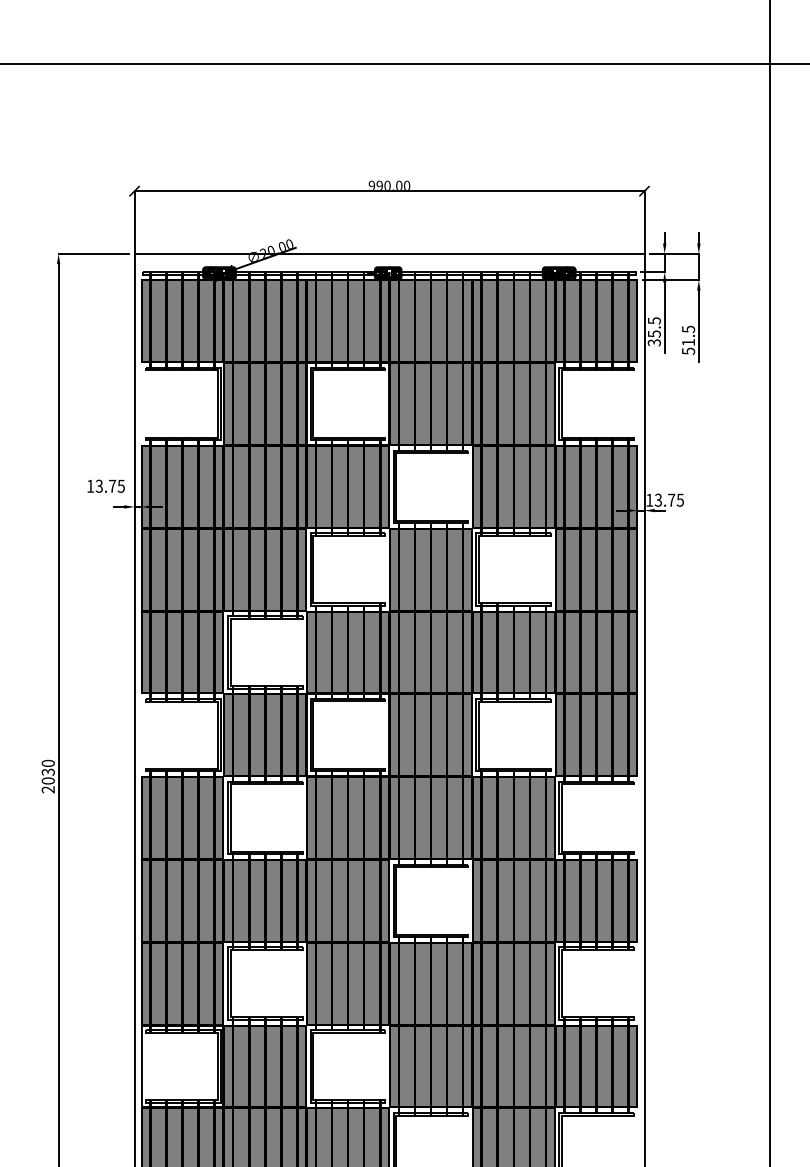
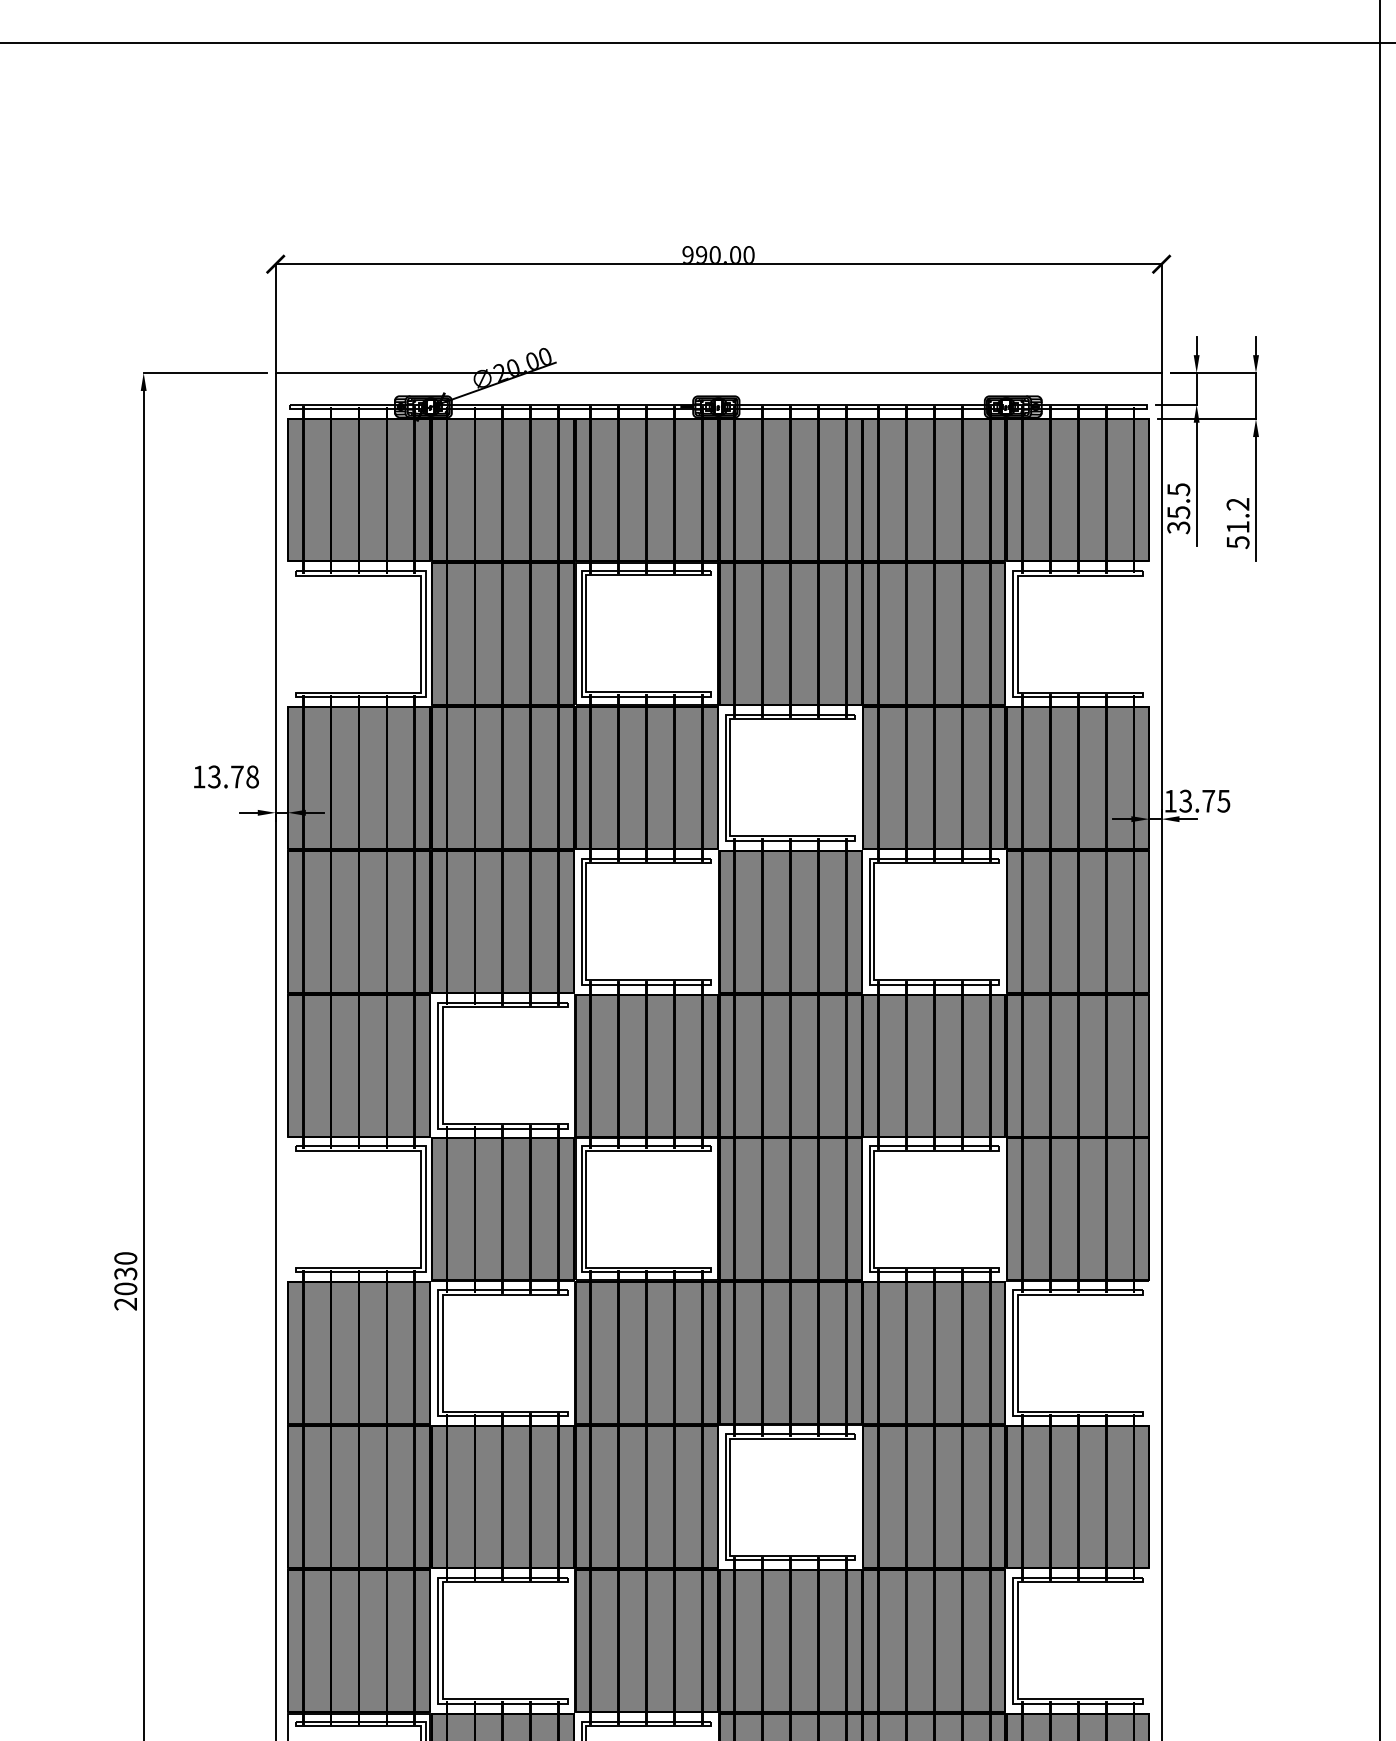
text: (688, 329) -> (1238, 504), 51.5 -> 51.2
text: (120, 485) -> (251, 775), 13.75 -> 13.78

